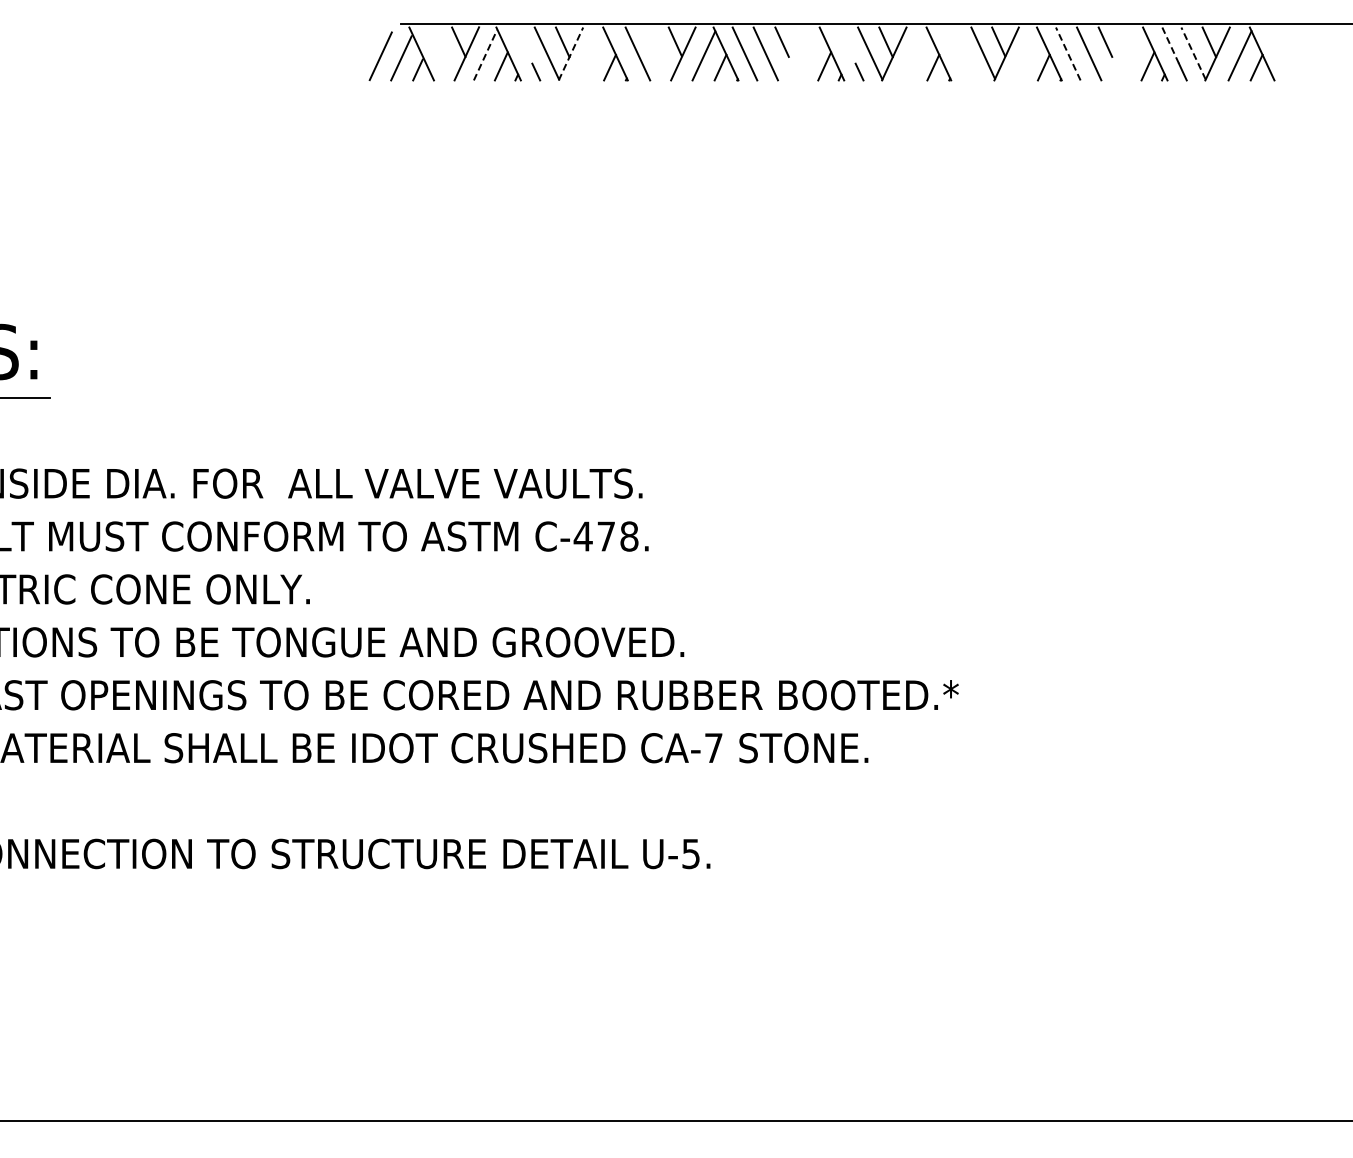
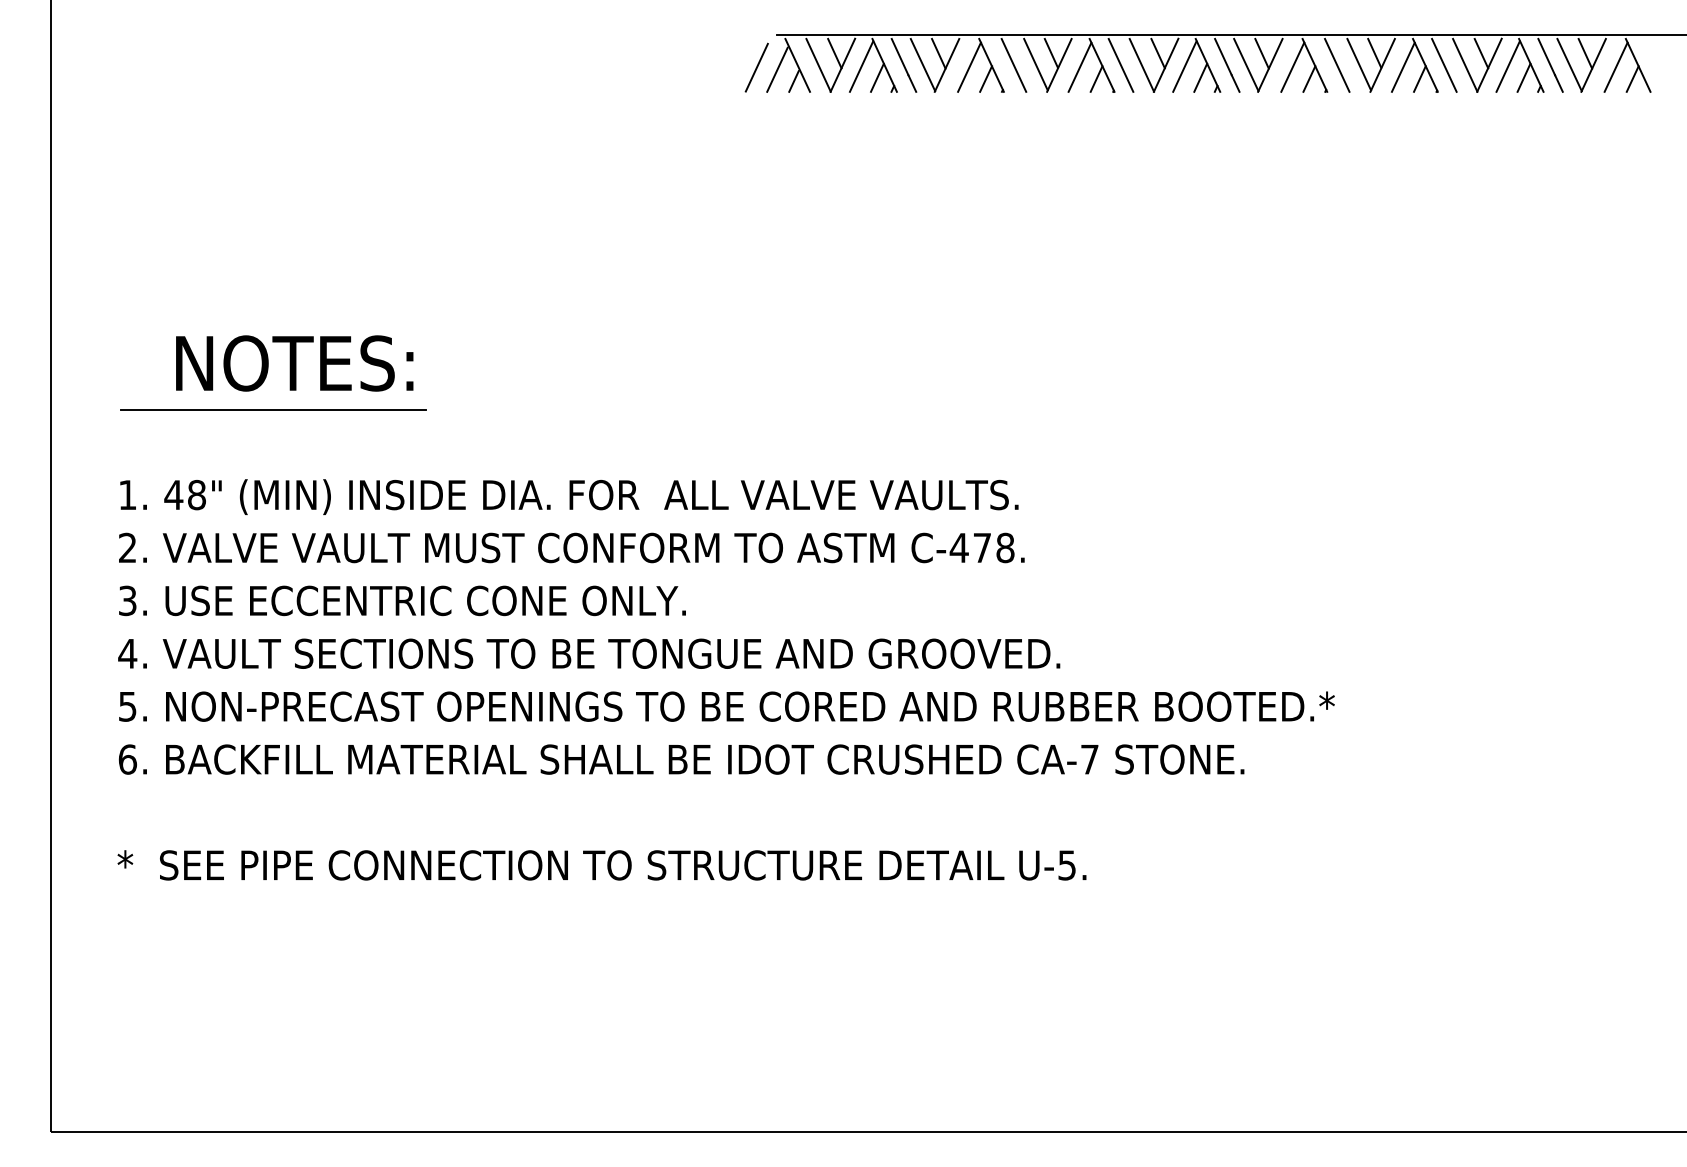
line: (523, 45) -> (899, 56), added
line: (847, 45) -> (1223, 56), added
line: (1170, 46) -> (1546, 57), dashed -> solid
line: (442, 53) -> (818, 64), added
line: (571, 53) -> (947, 64), dashed -> solid
line: (659, 53) -> (1035, 64), added
line: (789, 53) -> (1165, 64), added
line: (961, 53) -> (1337, 64), added
line: (1068, 53) -> (1444, 64), dashed -> solid
line: (1113, 53) -> (1489, 64), added
line: (1193, 54) -> (1569, 65), dashed -> solid
line: (485, 55) -> (861, 66), dashed -> solid
line: (593, 55) -> (969, 66), added
line: (808, 55) -> (1184, 66), added
line: (916, 55) -> (1292, 66), added
line: (1026, 55) -> (1402, 66), added
line: (1131, 55) -> (1507, 66), added

